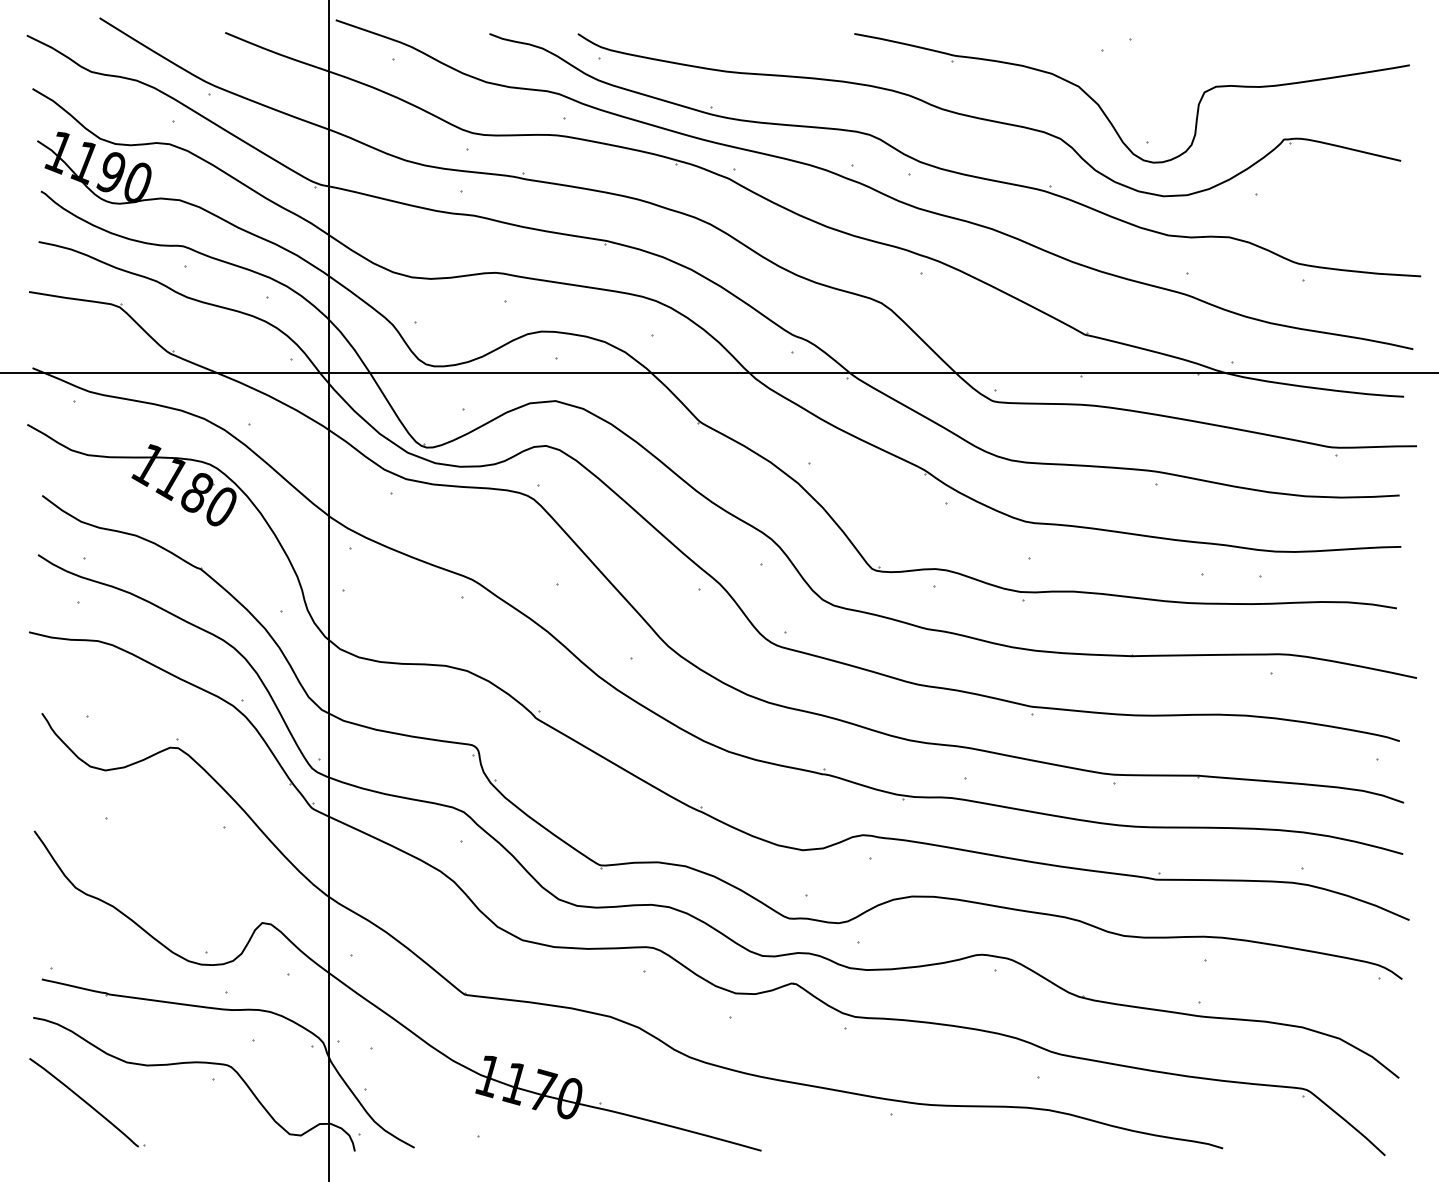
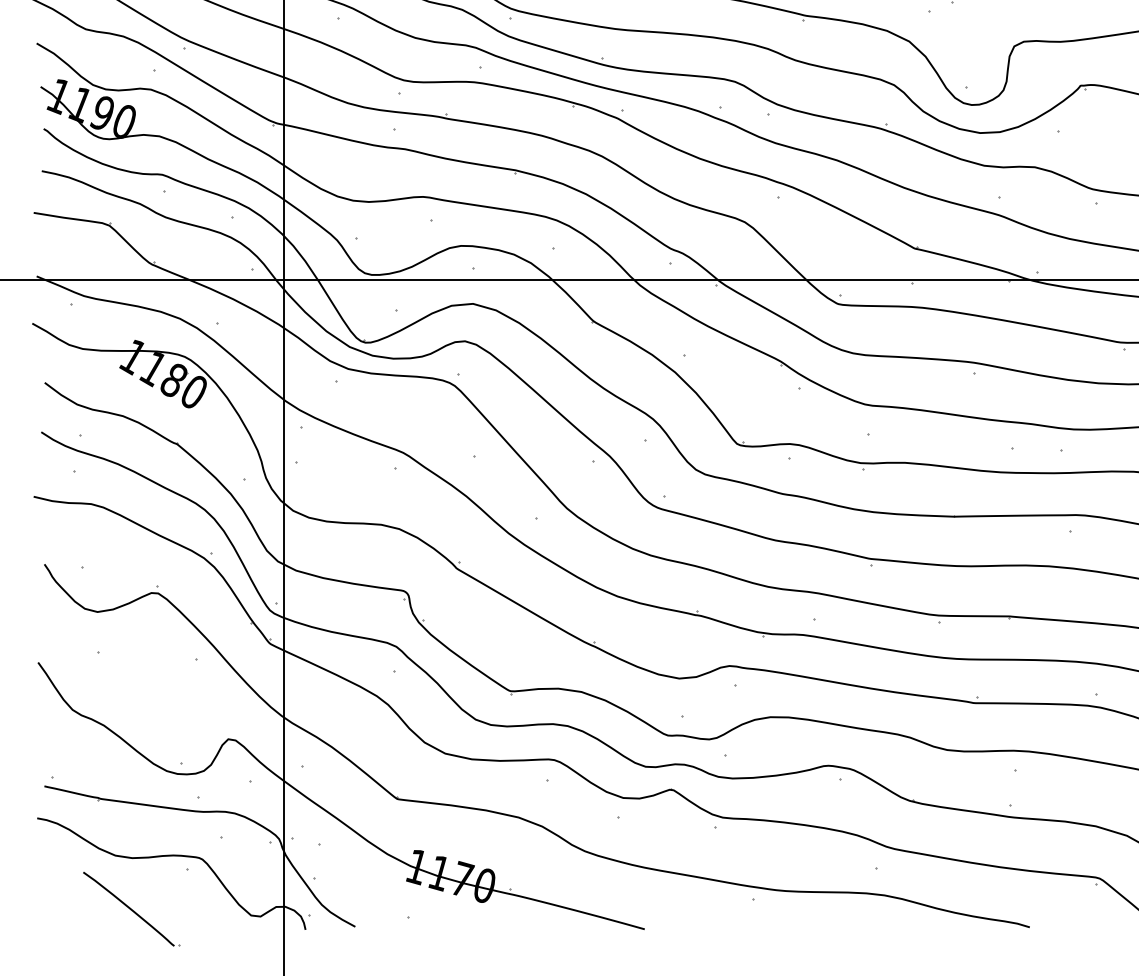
part: (87, 1102) -> (131, 909), moved

